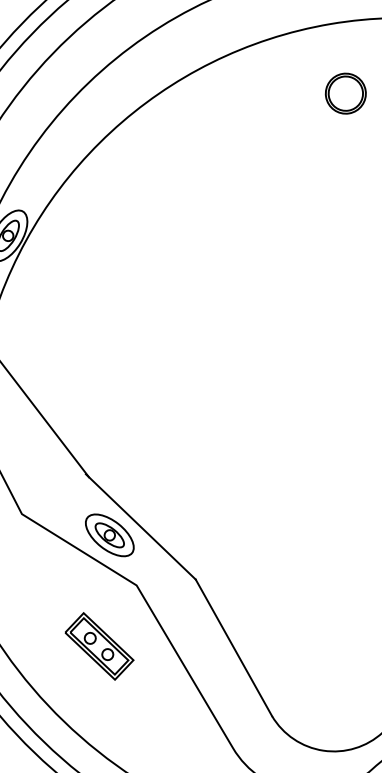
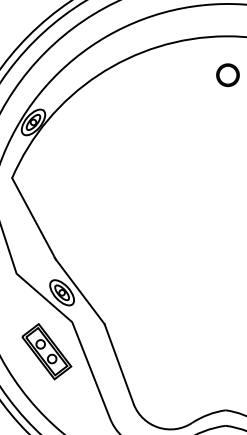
part: (98, 645) -> (46, 351), size x1.43

